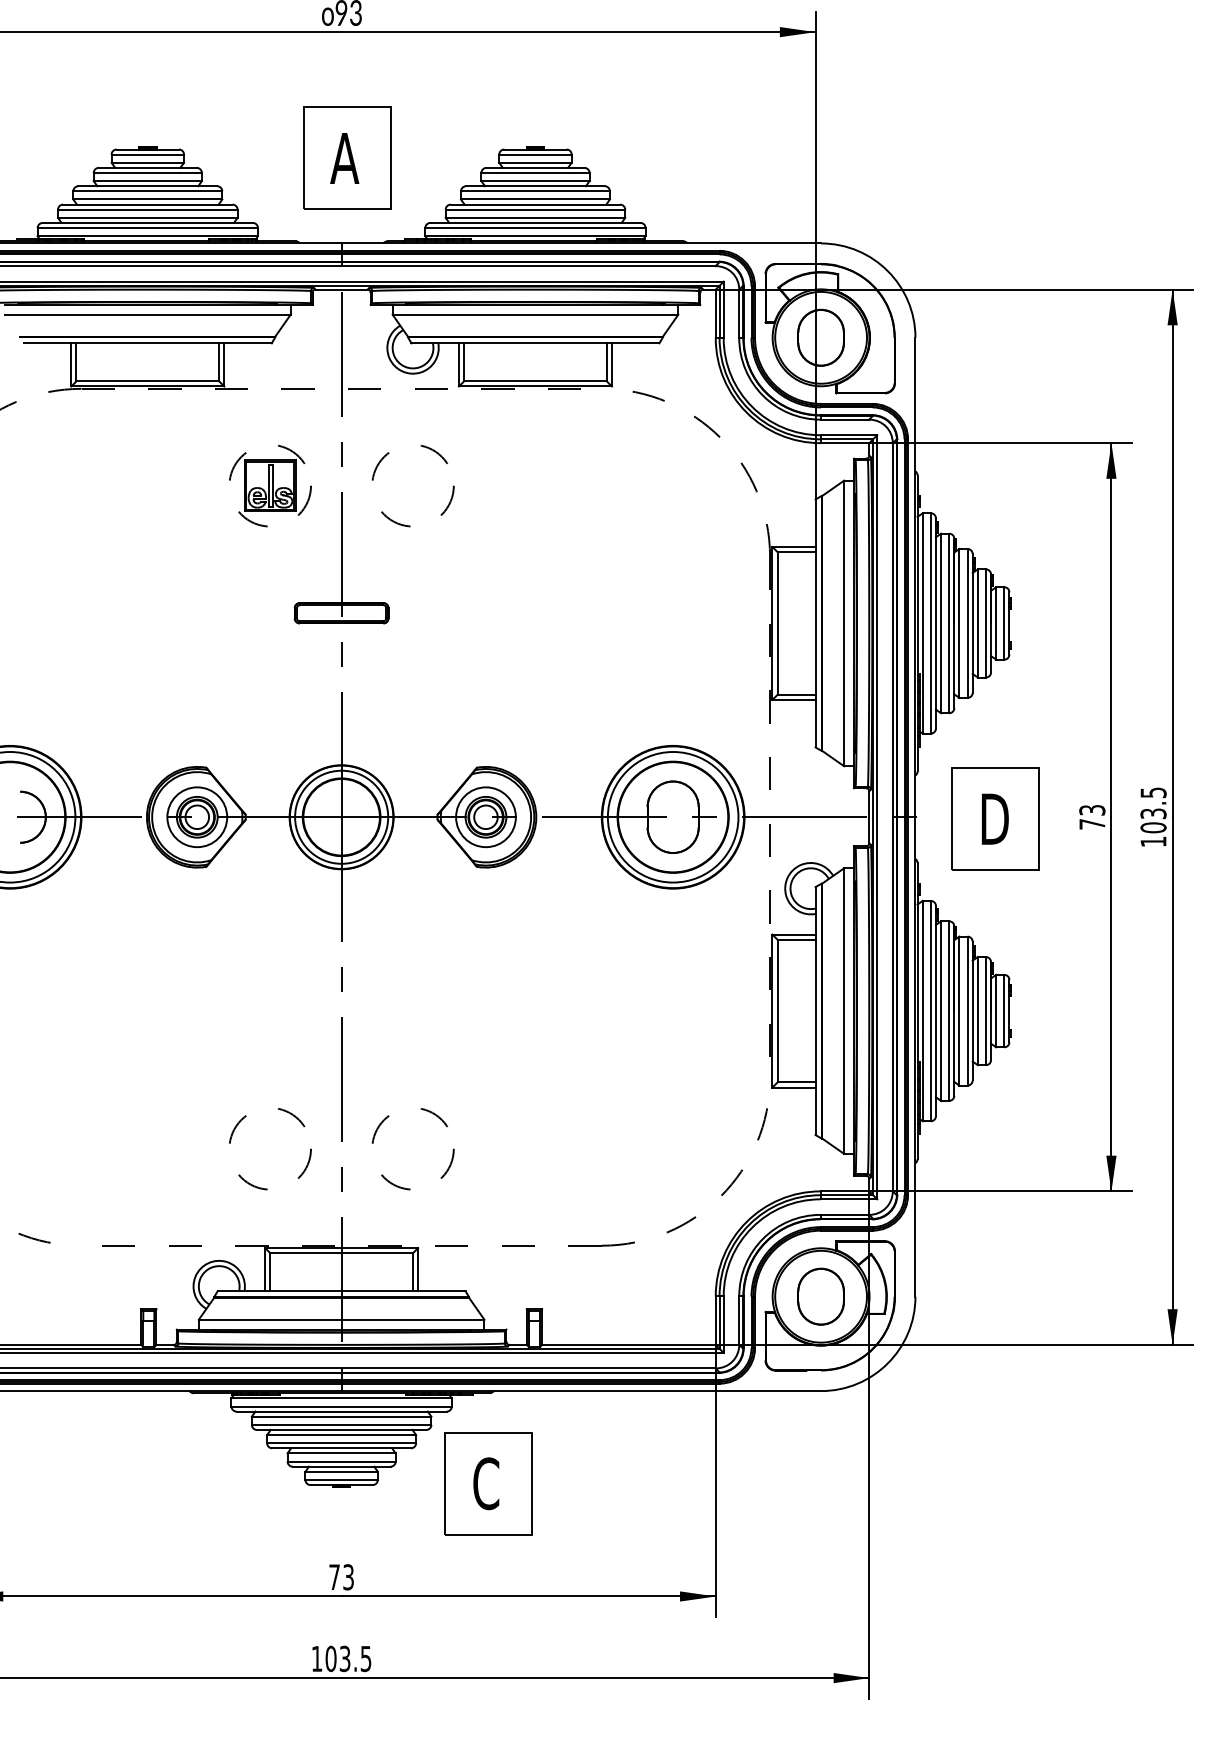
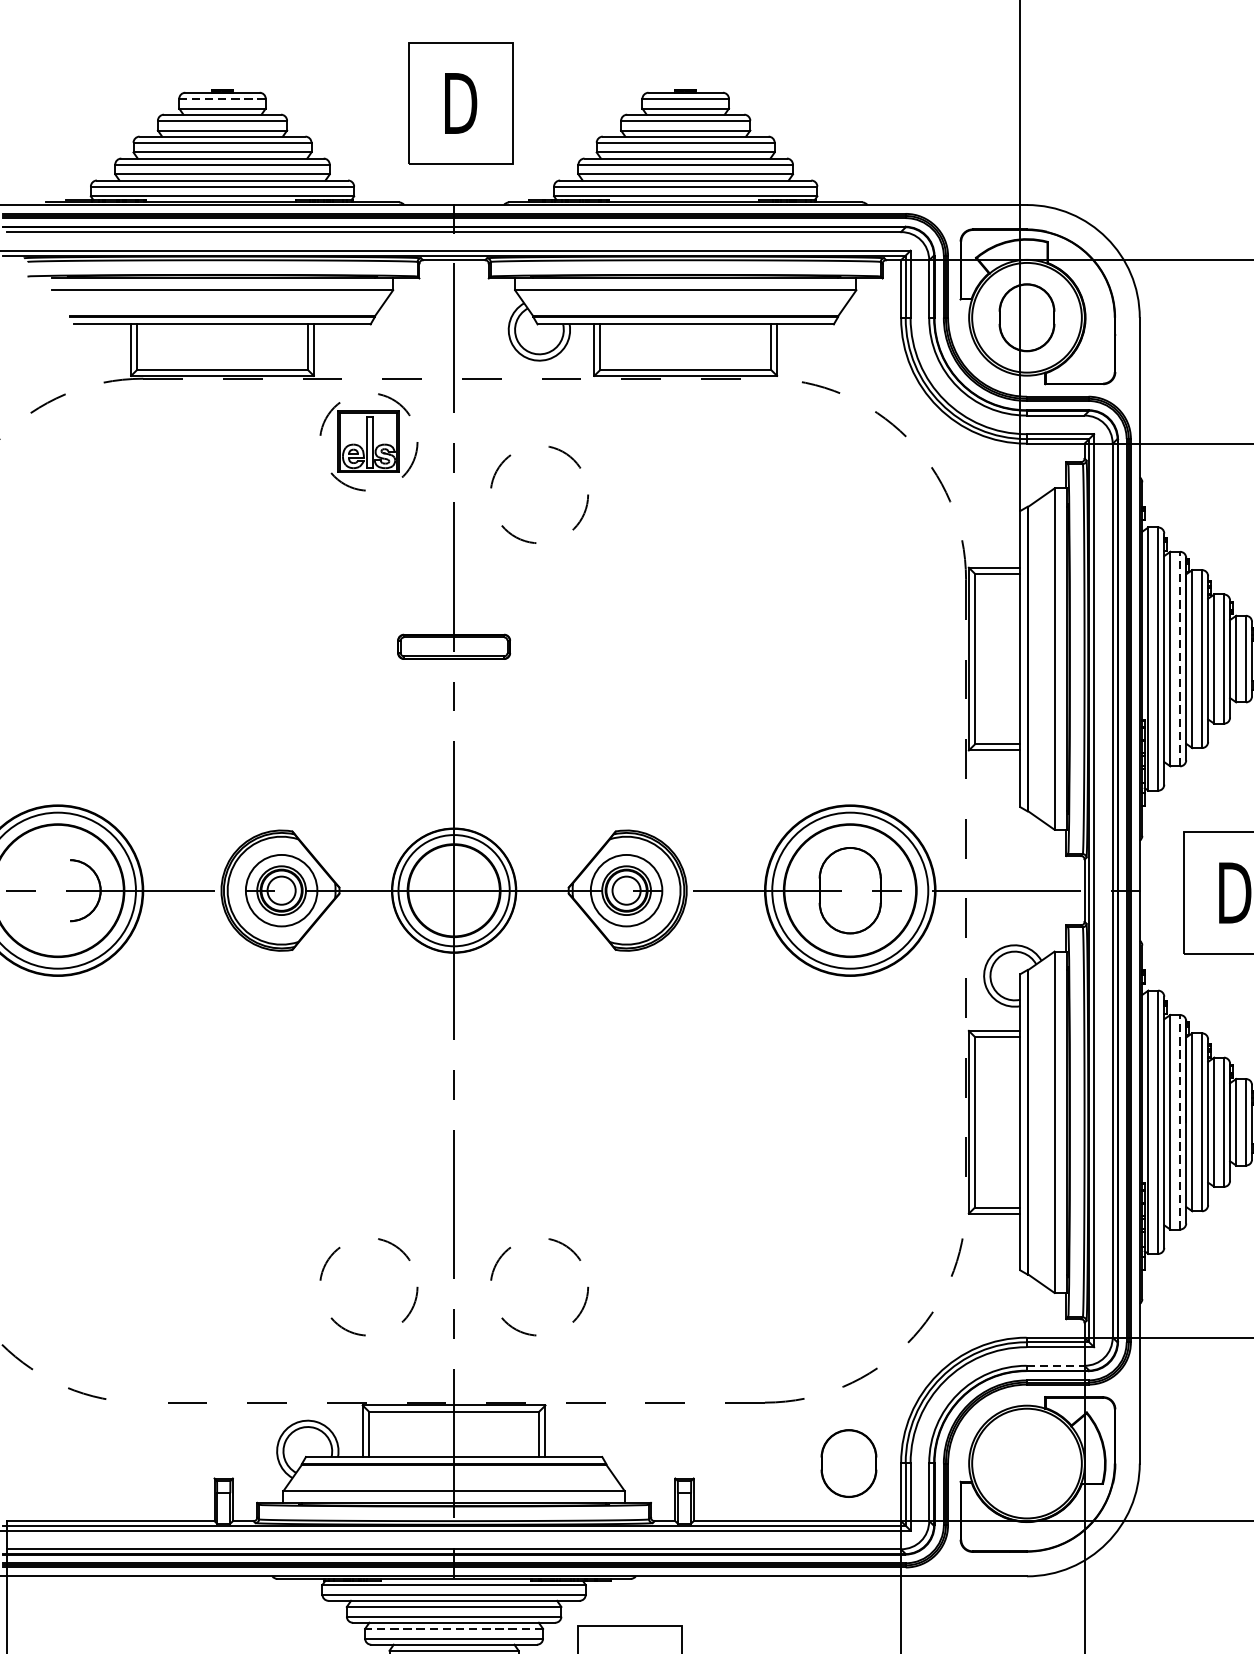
line: (147, 154) -> (222, 98), solid -> dashed
text: (345, 158) -> (458, 103), A -> D
part: (270, 485) -> (369, 441), moved
line: (949, 623) -> (1180, 659), solid -> dashed
line: (949, 1011) -> (1180, 1122), solid -> dashed
line: (845, 1214) -> (1056, 1365), solid -> dashed
part: (820, 1296) -> (848, 1463), moved
line: (341, 1435) -> (453, 1629), solid -> dashed

